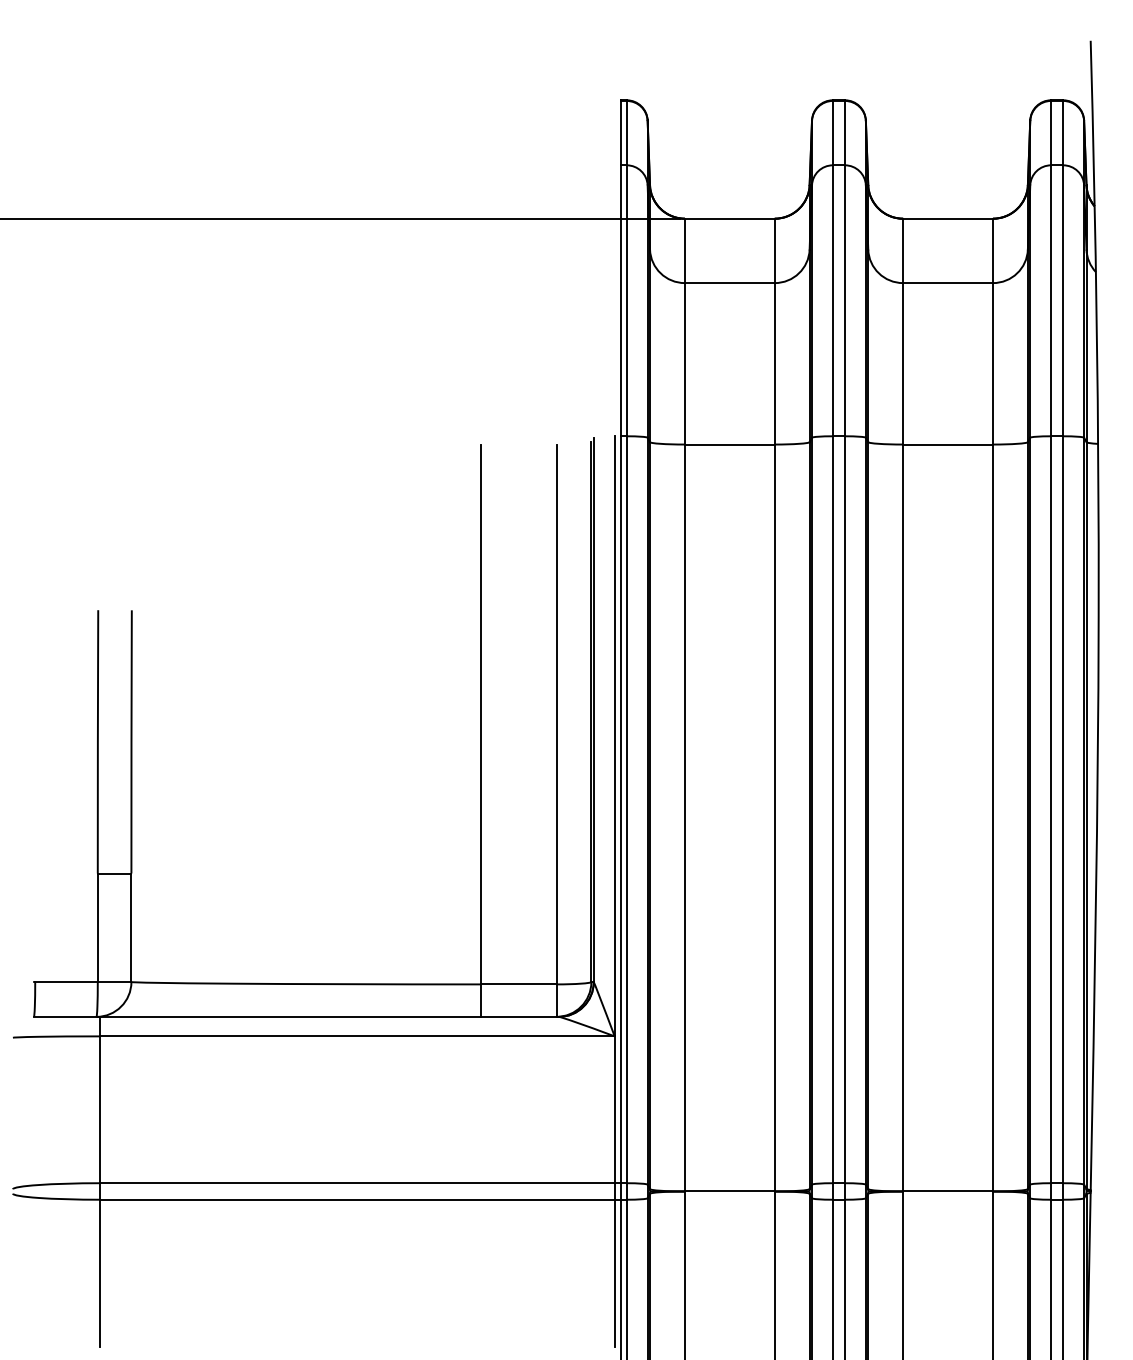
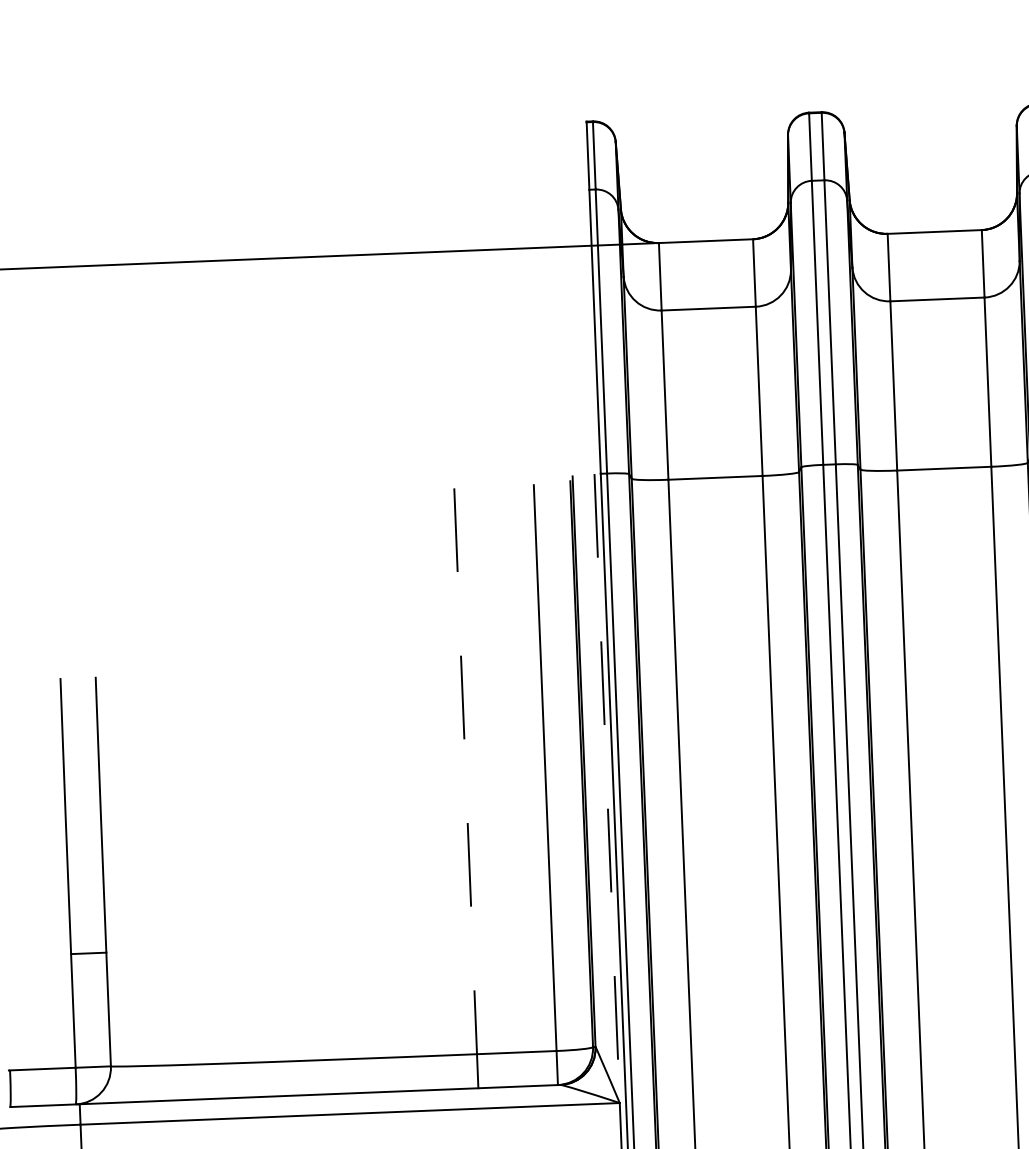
line: (480, 714) -> (465, 771), solid -> dashed
line: (614, 736) -> (606, 788), solid -> dashed

